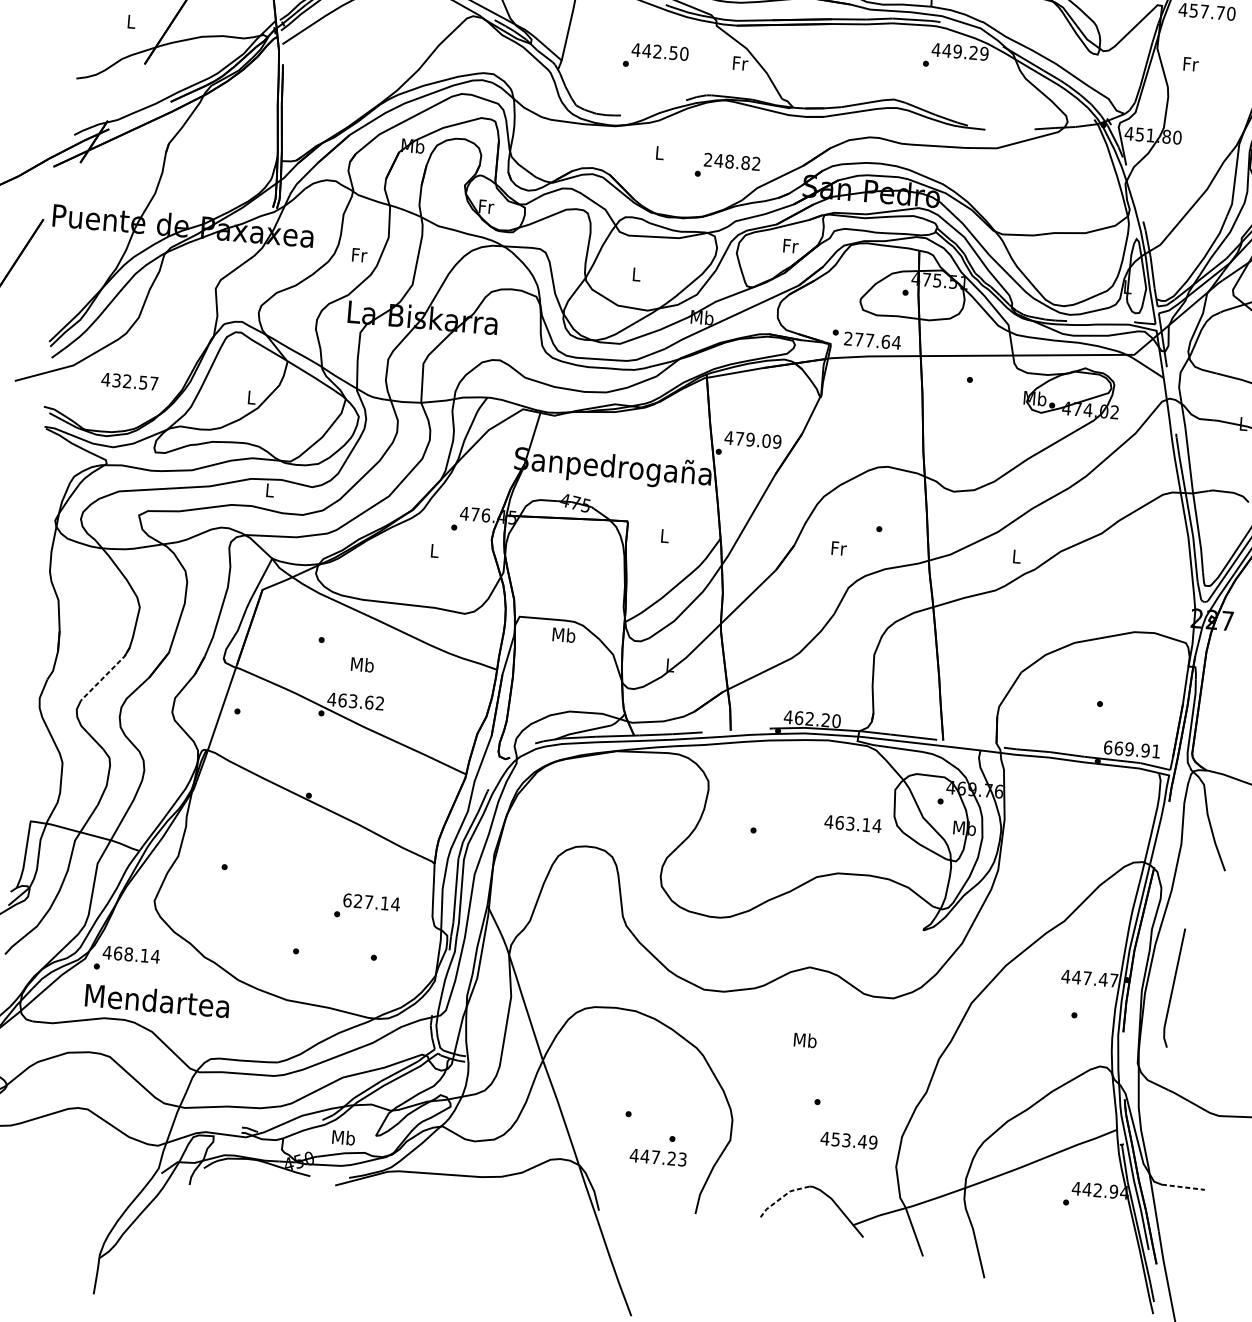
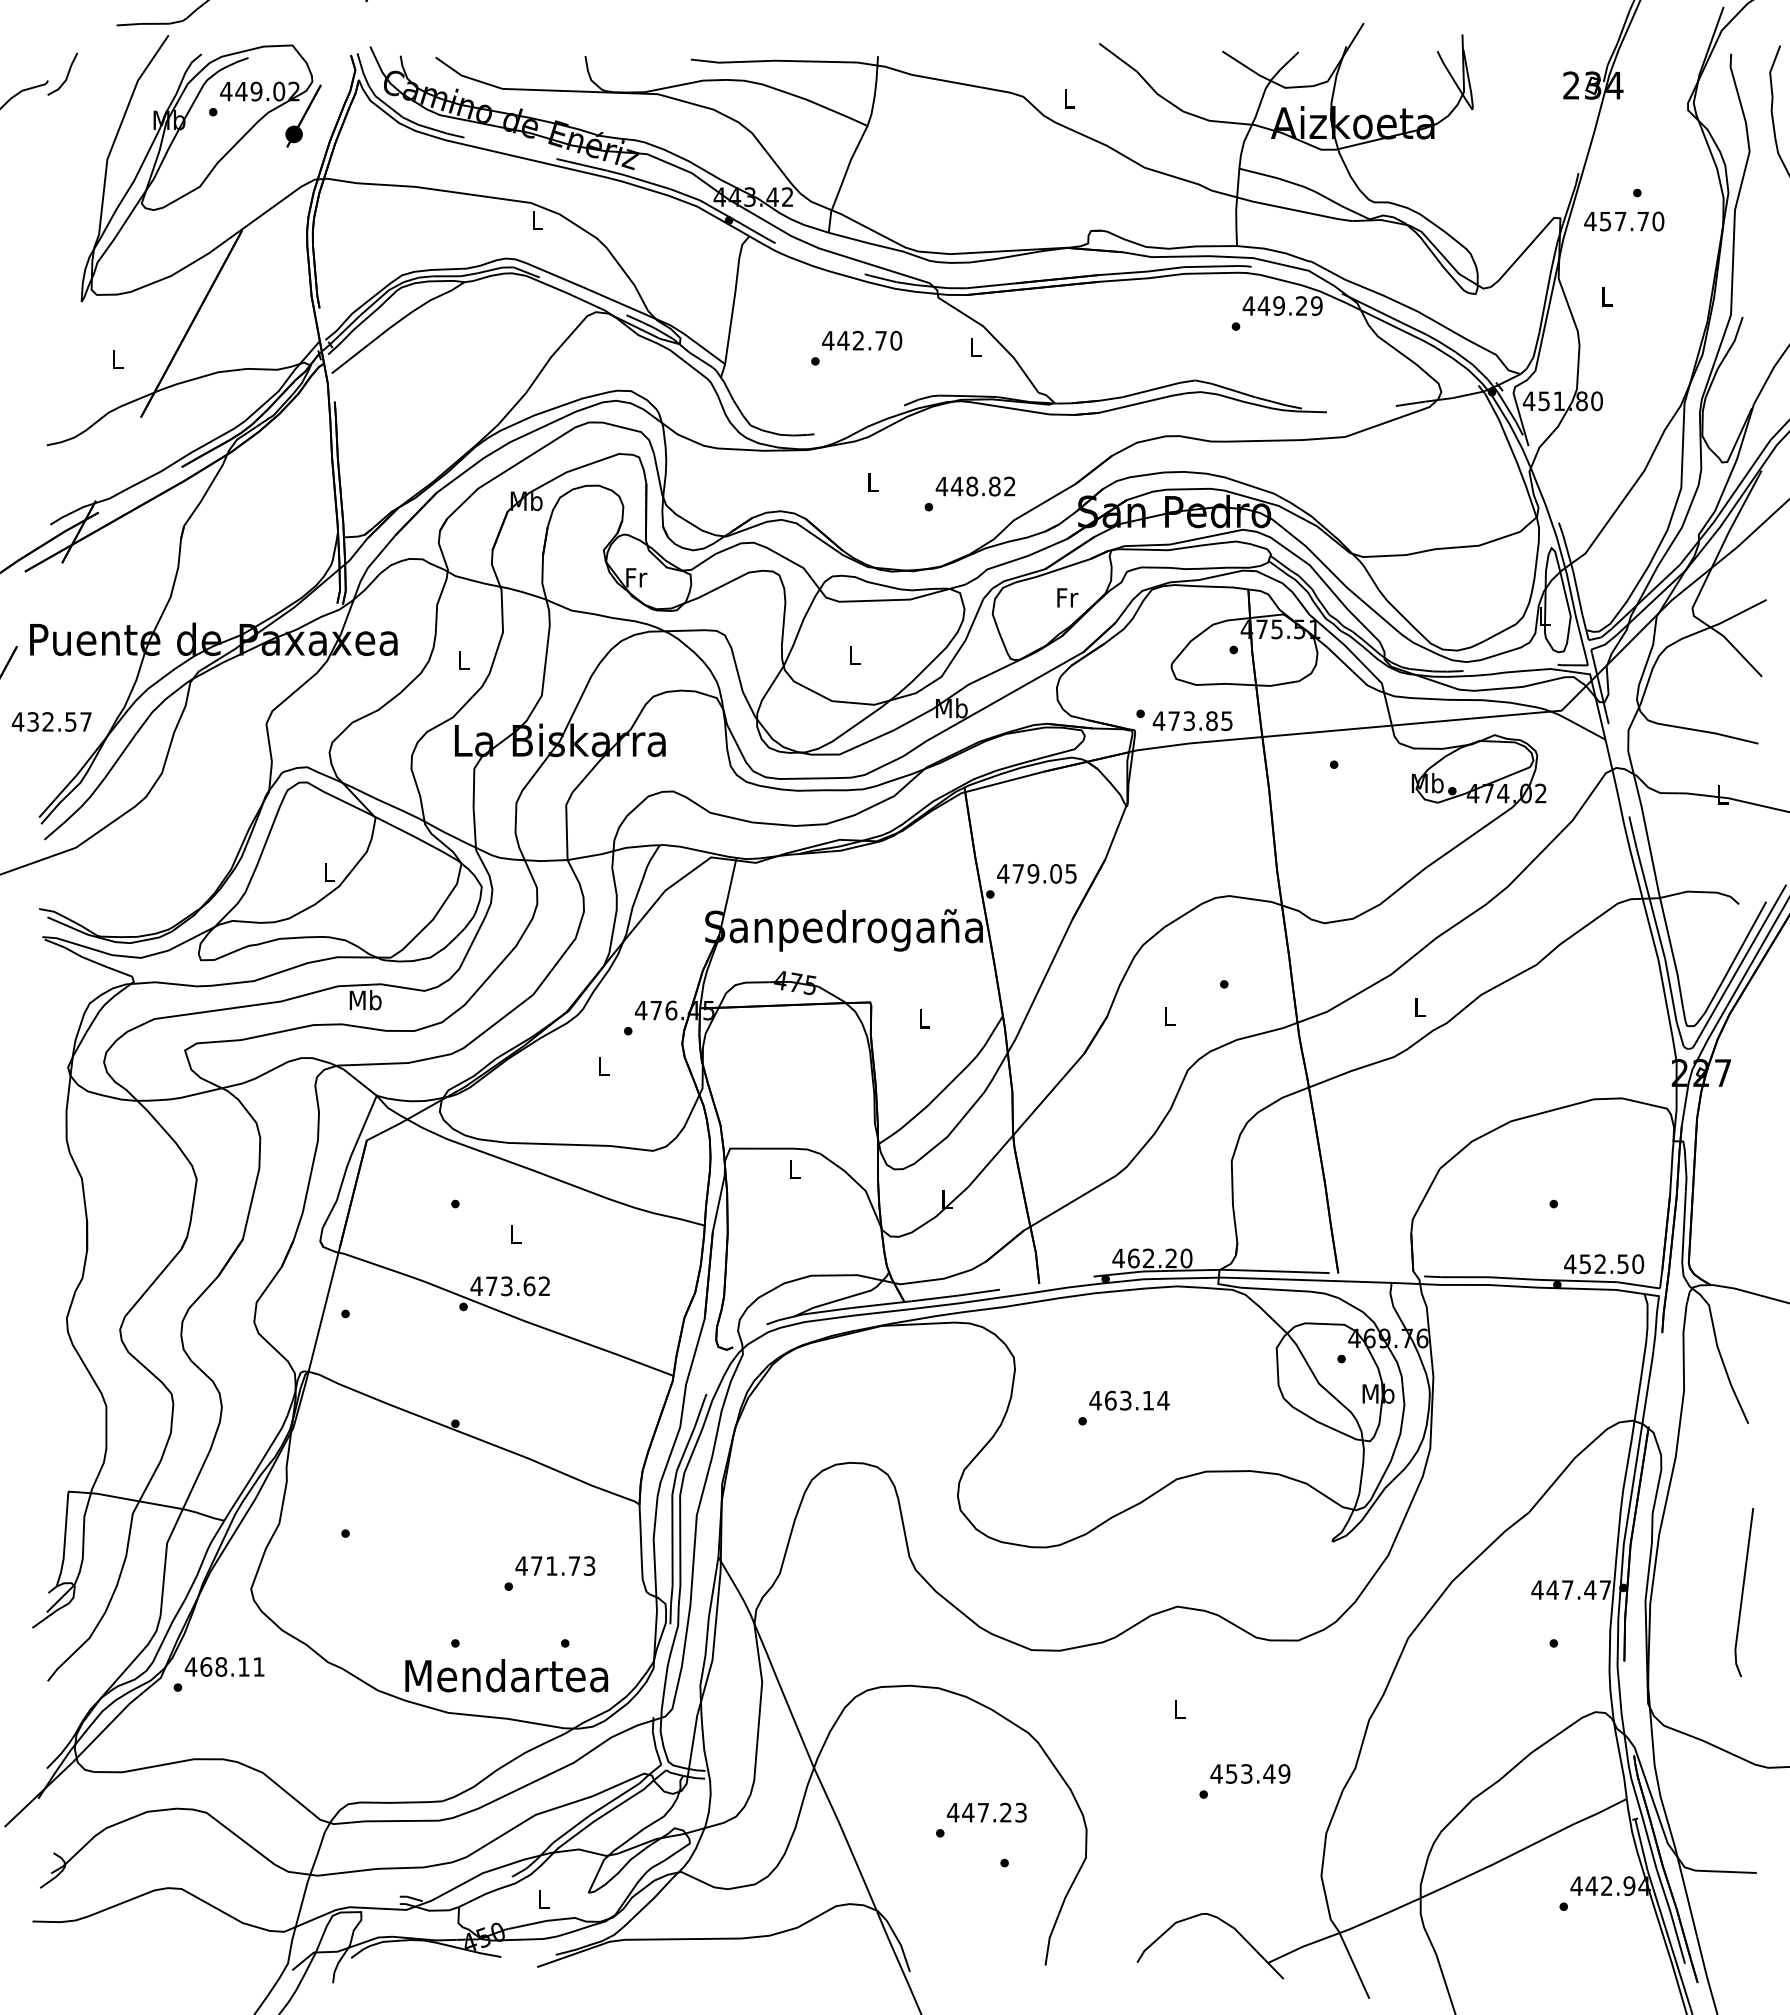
text: (673, 52) -> (880, 340), 442.50 -> 442.70
text: (740, 63) -> (975, 347), Fr -> L
text: (1190, 64) -> (1607, 296), Fr -> L
text: (707, 159) -> (941, 486), 248.82 -> 448.82
text: (359, 254) -> (464, 659), Fr -> L
text: (872, 341) -> (1192, 721), 277.64 -> 473.85
text: (129, 381) -> (51, 721), moved
text: (776, 441) -> (1070, 873), 479.09 -> 479.05
text: (269, 490) -> (365, 1000), L -> Mb
text: (838, 548) -> (1169, 1015), Fr -> L
text: (563, 635) -> (794, 1169), Mb -> L
text: (362, 664) -> (515, 1233), Mb -> L
line: (106, 674) -> (157, 1277), dashed -> solid
text: (342, 700) -> (491, 1286), 463.62 -> 473.62
text: (1132, 749) -> (1604, 1264), 669.91 -> 452.50
text: (853, 823) -> (1129, 1400), moved
text: (371, 901) -> (555, 1565), 627.14 -> 471.73
text: (155, 956) -> (258, 1666), 468.14 -> 468.11
line: (1173, 987) -> (1743, 1592), moved
text: (157, 1000) -> (506, 1675), moved
text: (805, 1040) -> (1179, 1709), Mb -> L
text: (343, 1137) -> (543, 1899), Mb -> L
text: (849, 1140) -> (1250, 1773), moved
text: (658, 1157) -> (986, 1812), moved
line: (1183, 1187) -> (1726, 1871), dashed -> solid
line: (781, 1197) -> (1164, 1932), dashed -> solid

